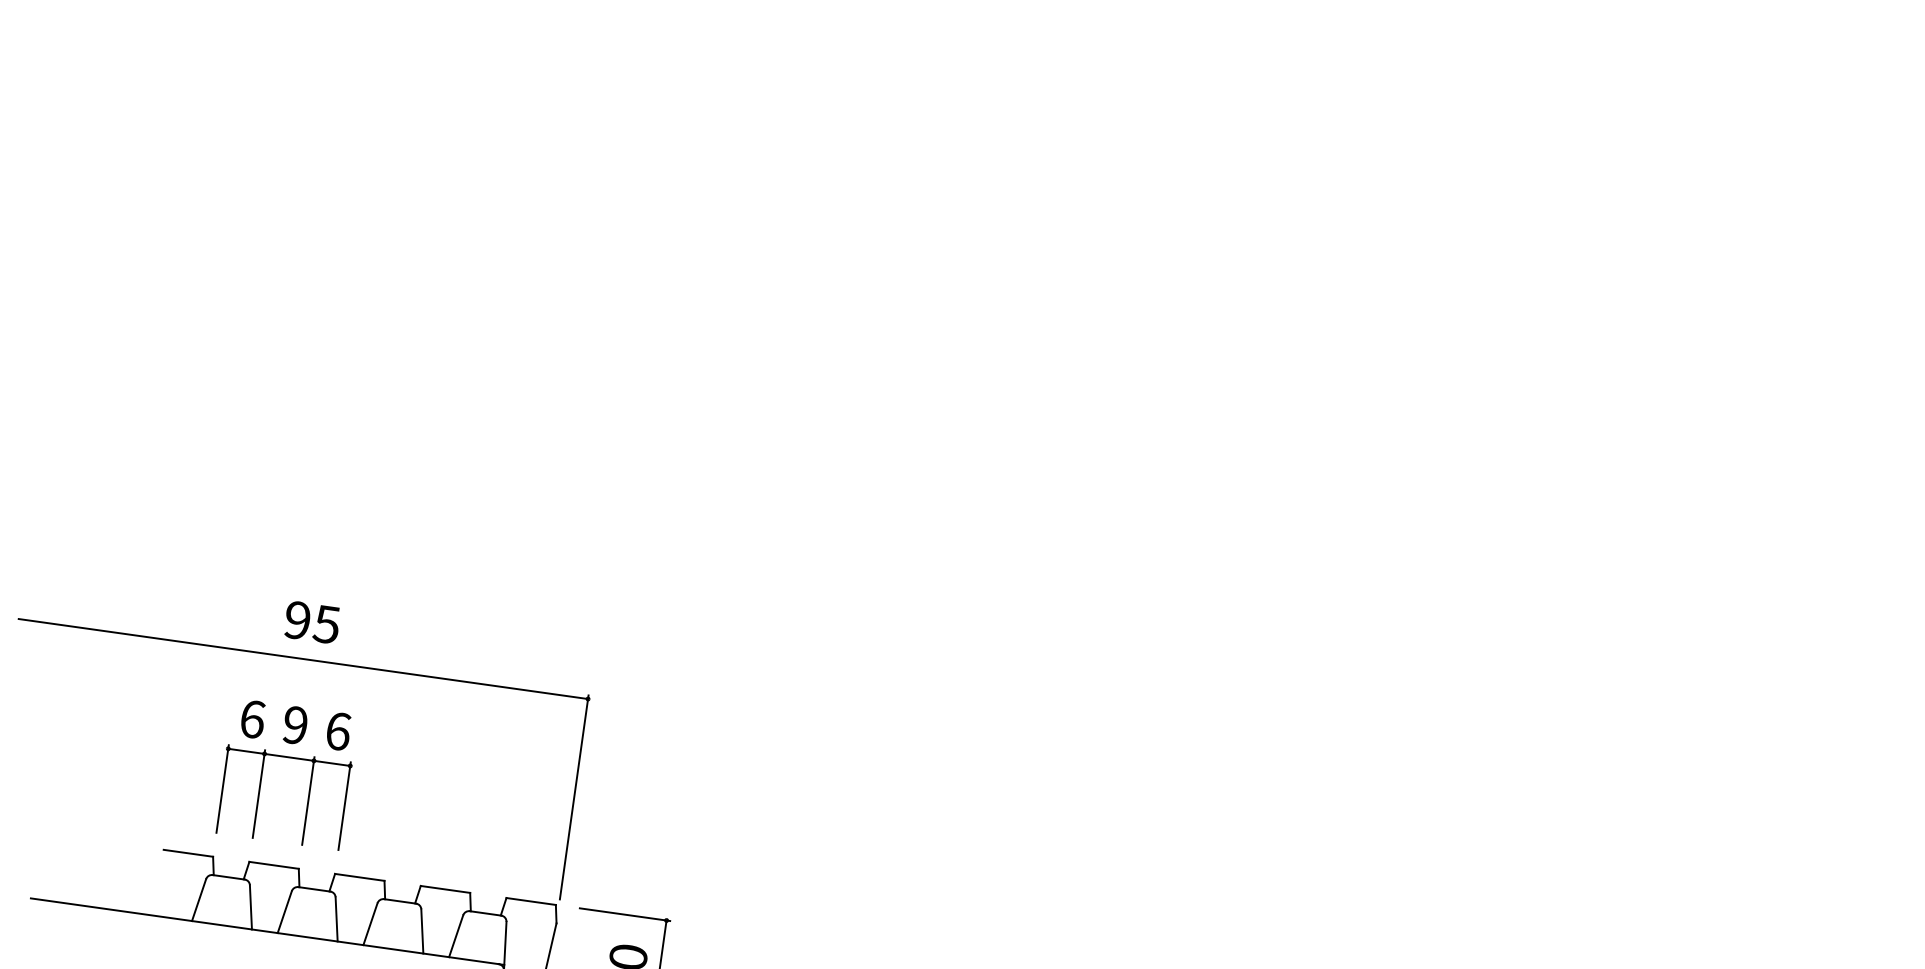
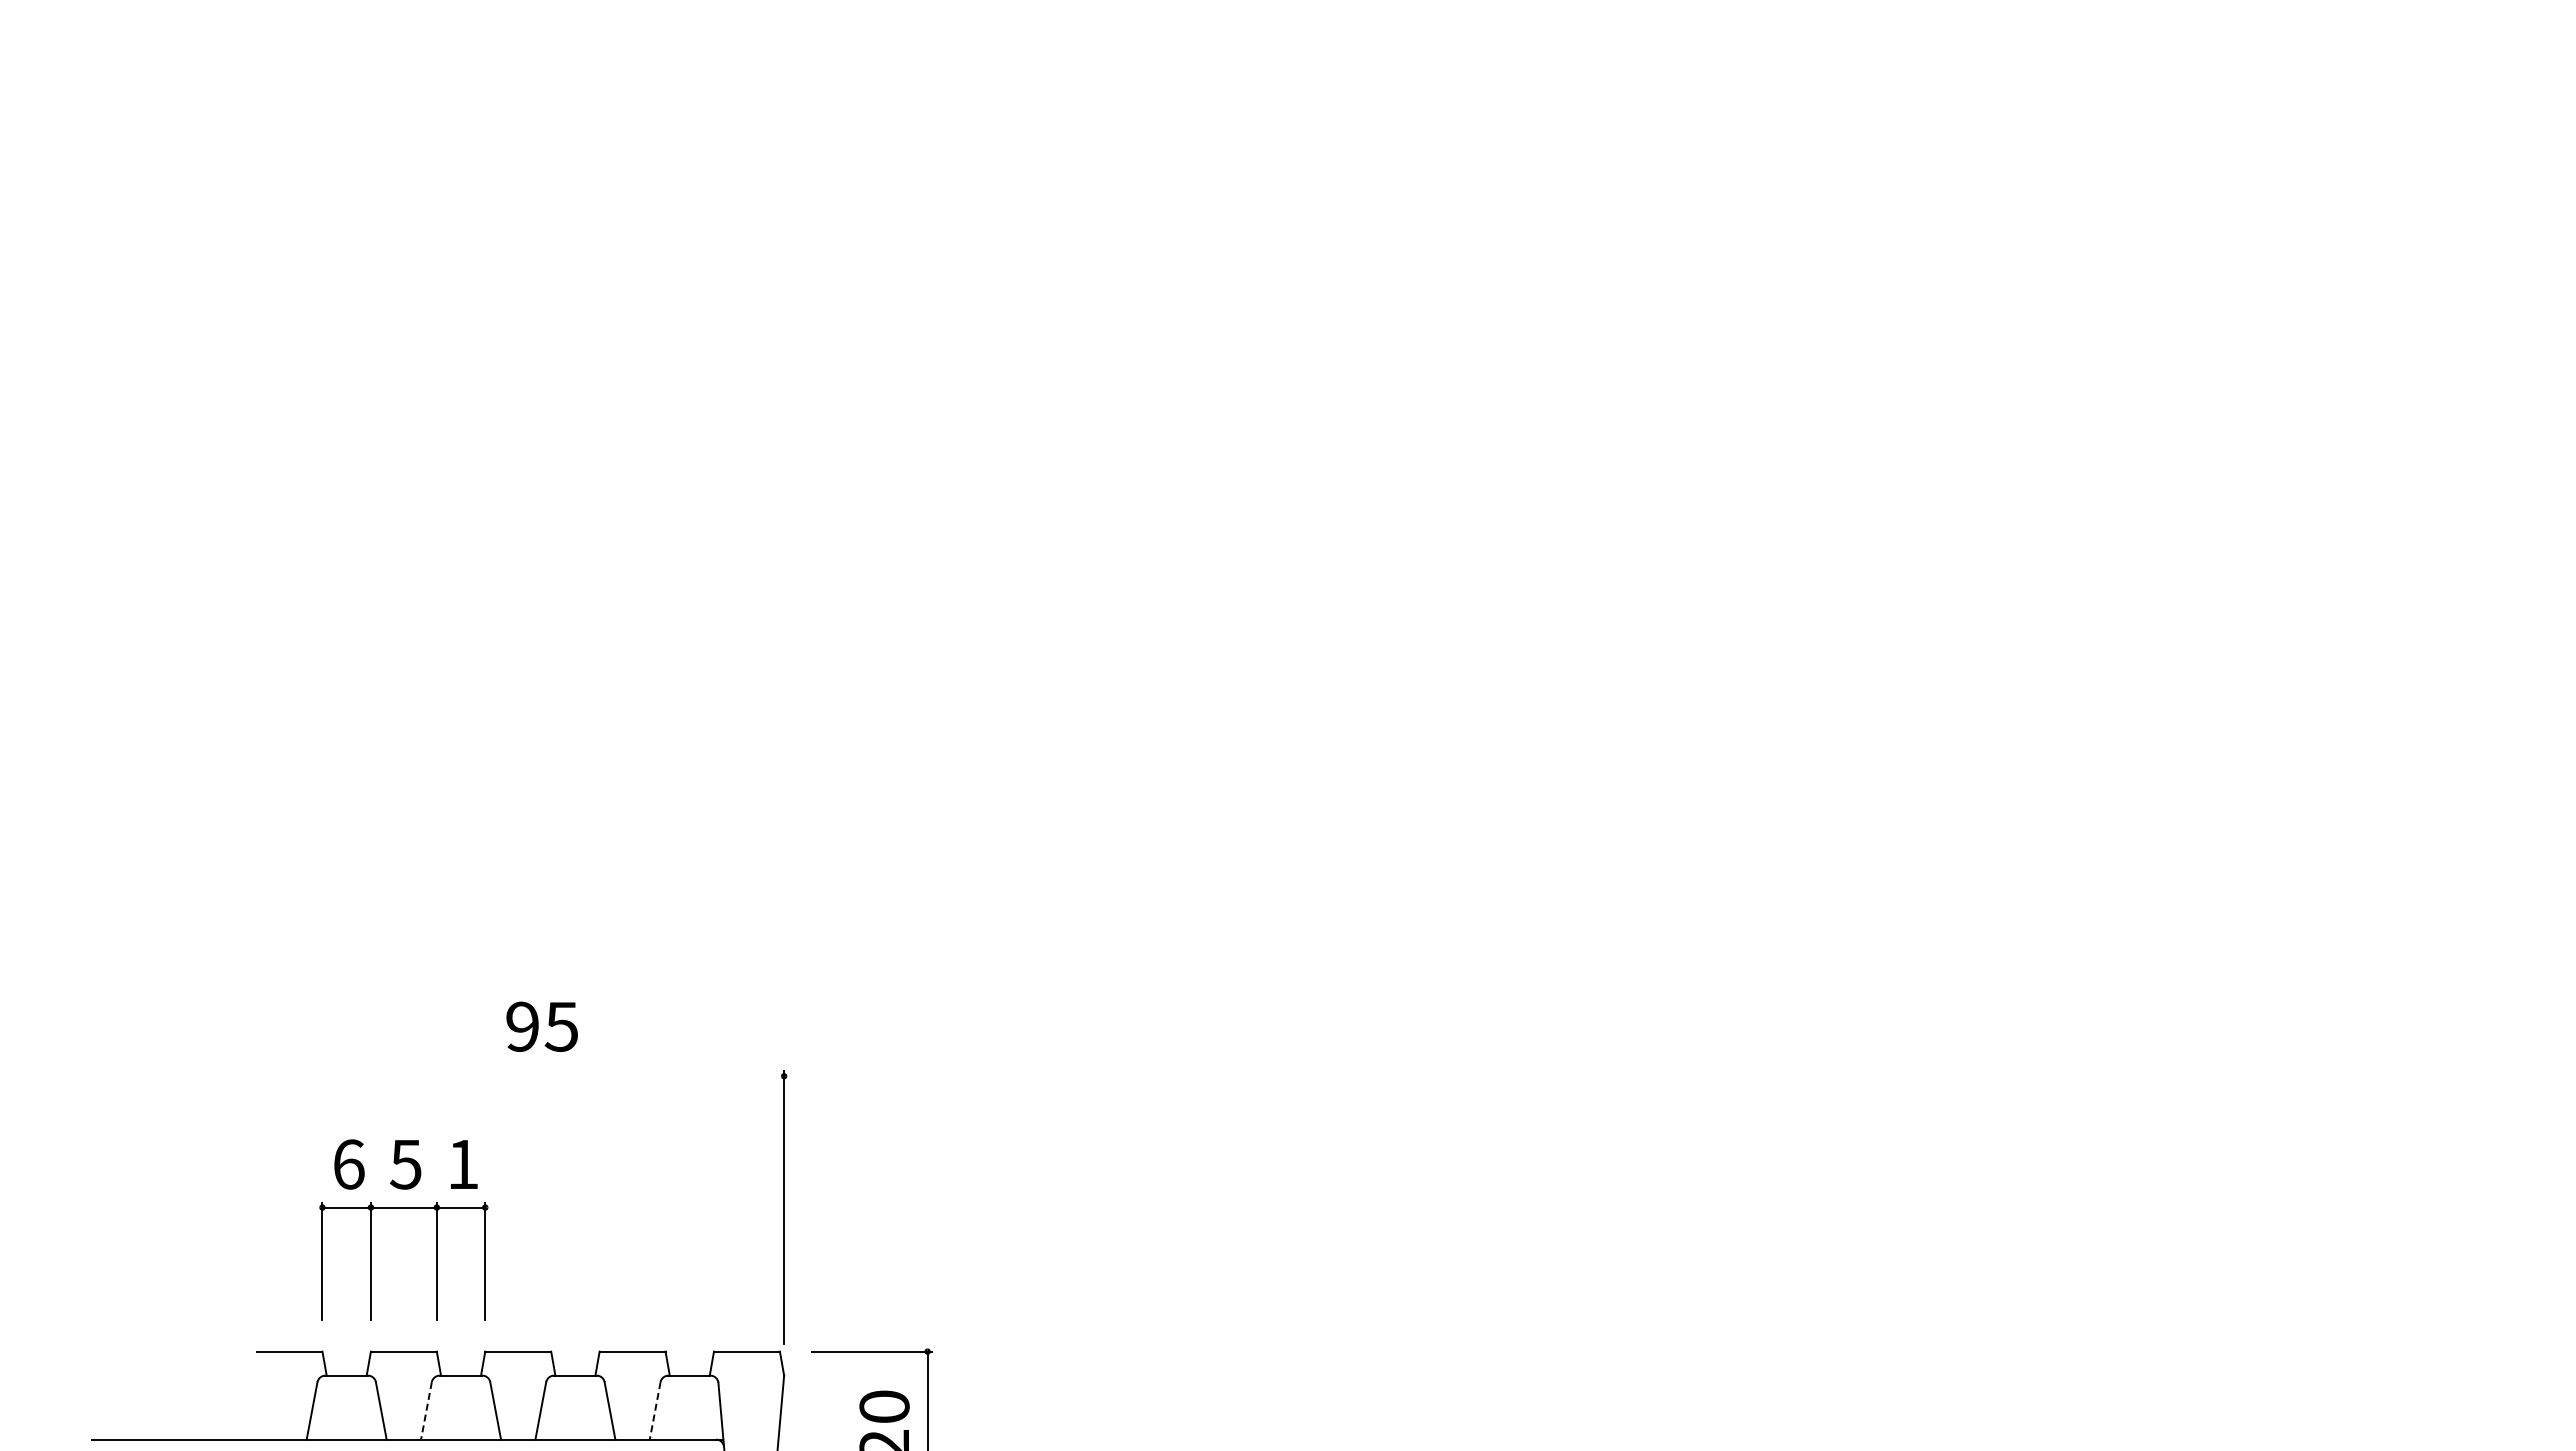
text: (311, 622) -> (541, 1026), moved
line: (303, 659) -> (404, 1076), removed
text: (295, 725) -> (405, 1164), 9 -> 5
text: (338, 731) -> (463, 1164), 6 -> 1
line: (284, 912) -> (426, 1411), solid -> dashed
line: (456, 936) -> (655, 1411), solid -> dashed

